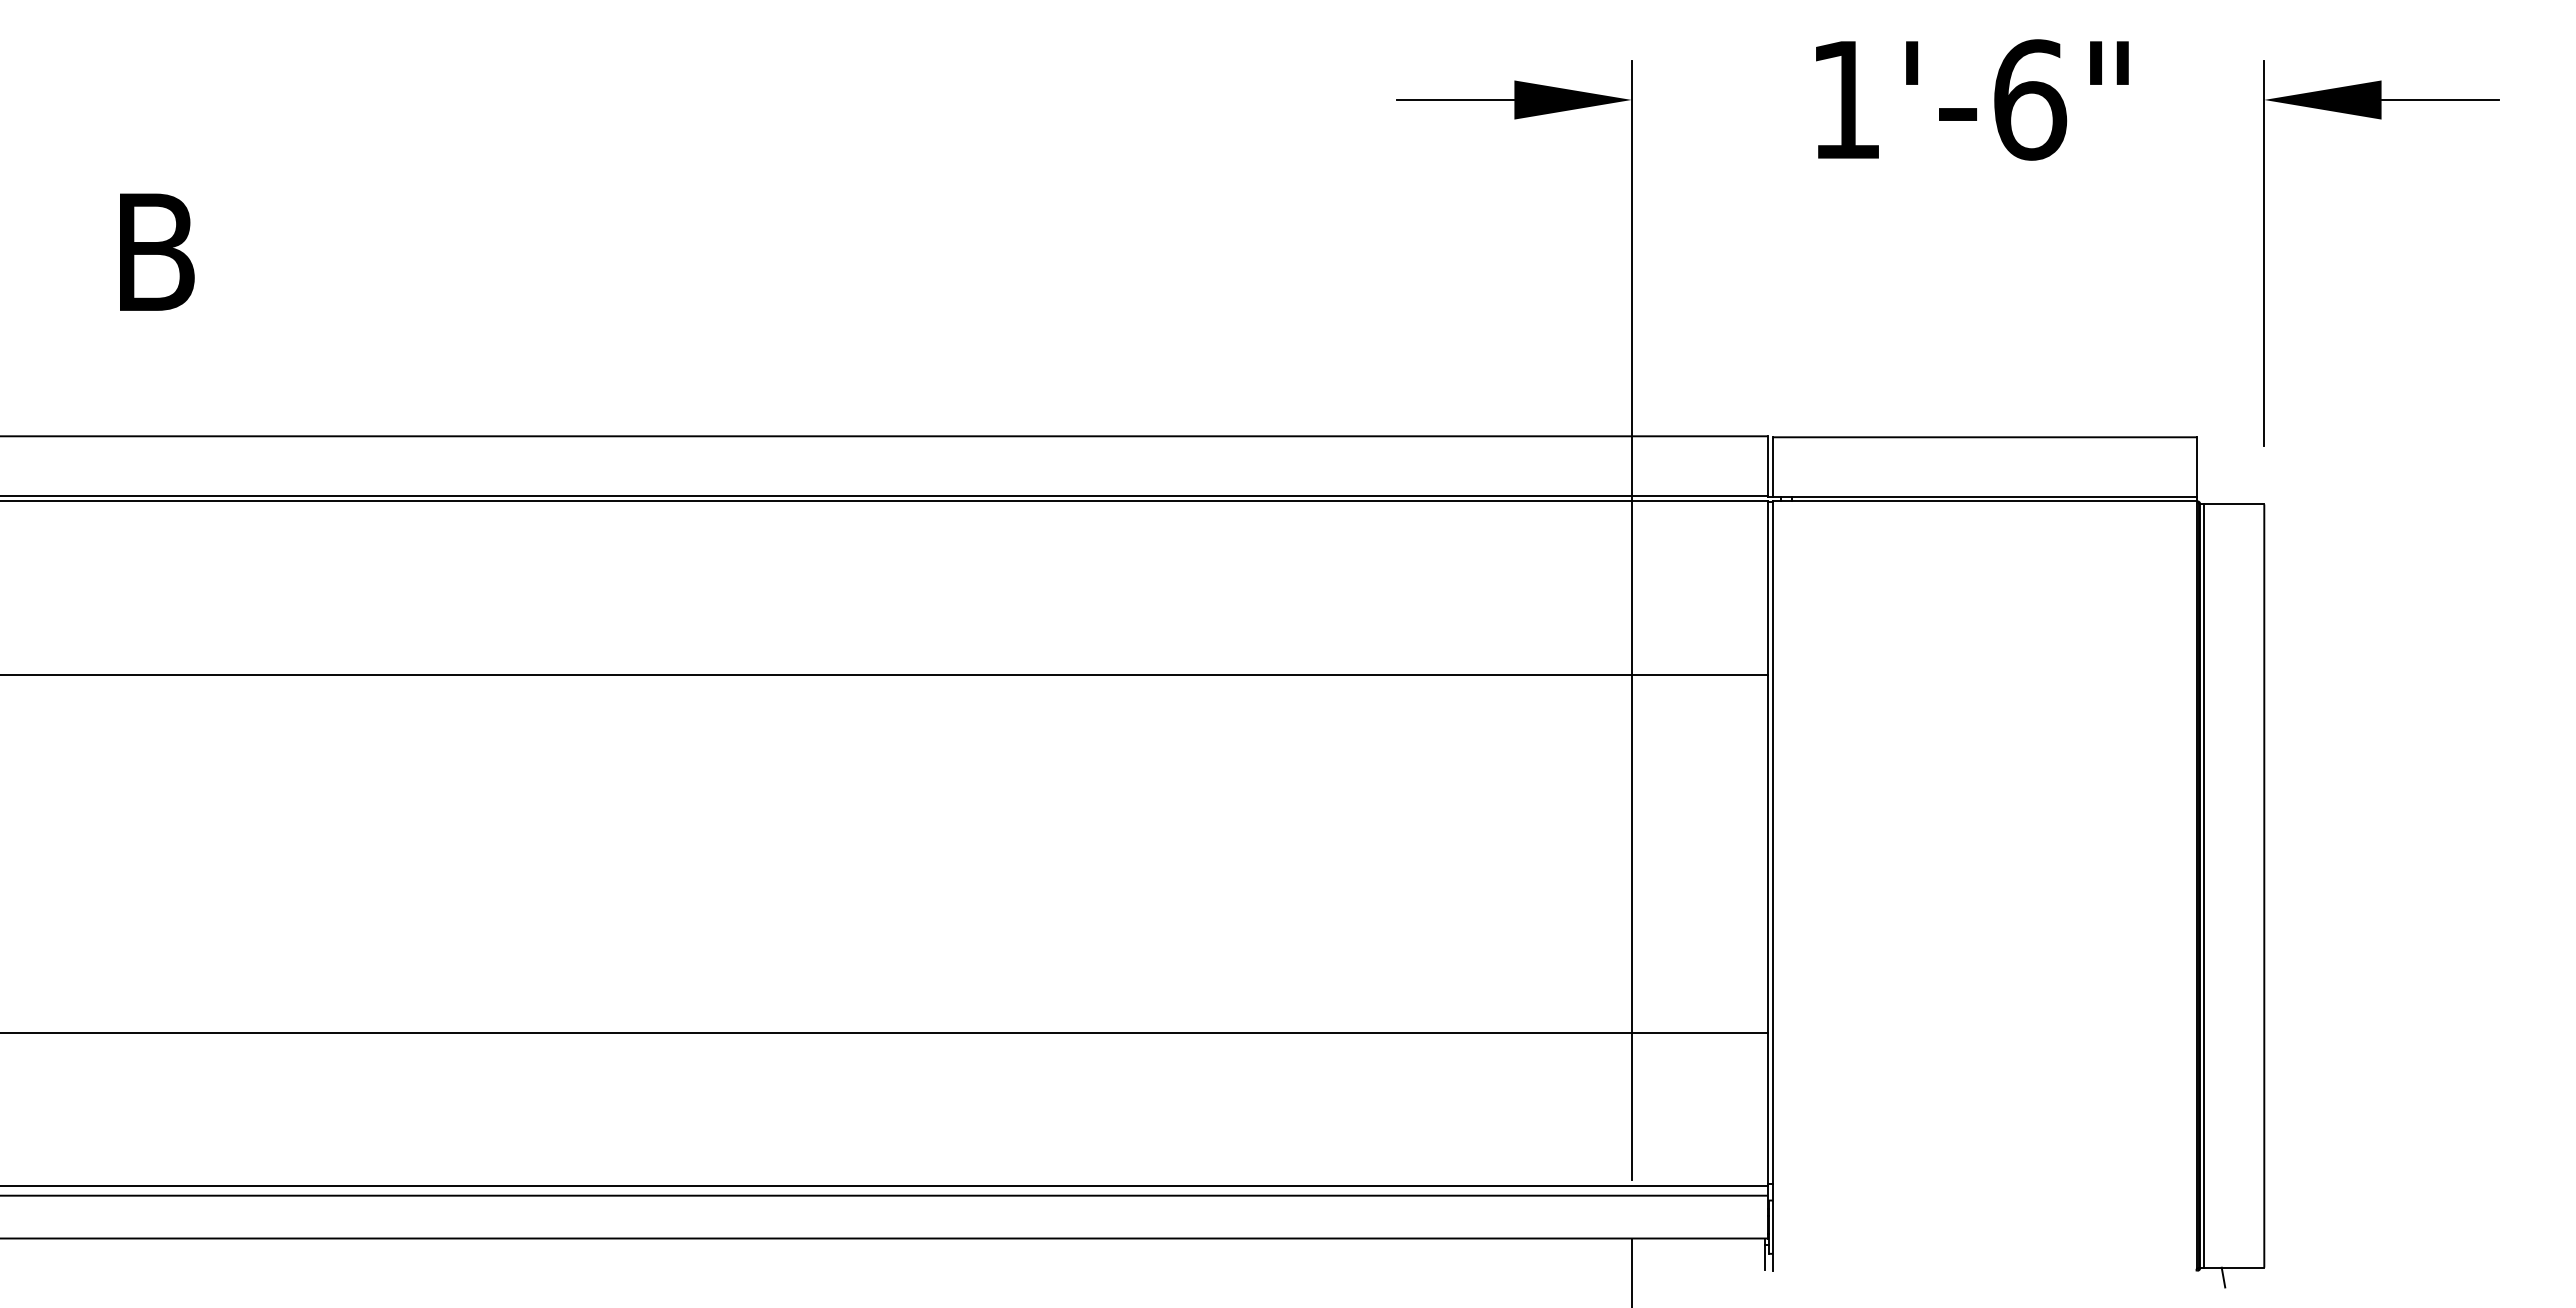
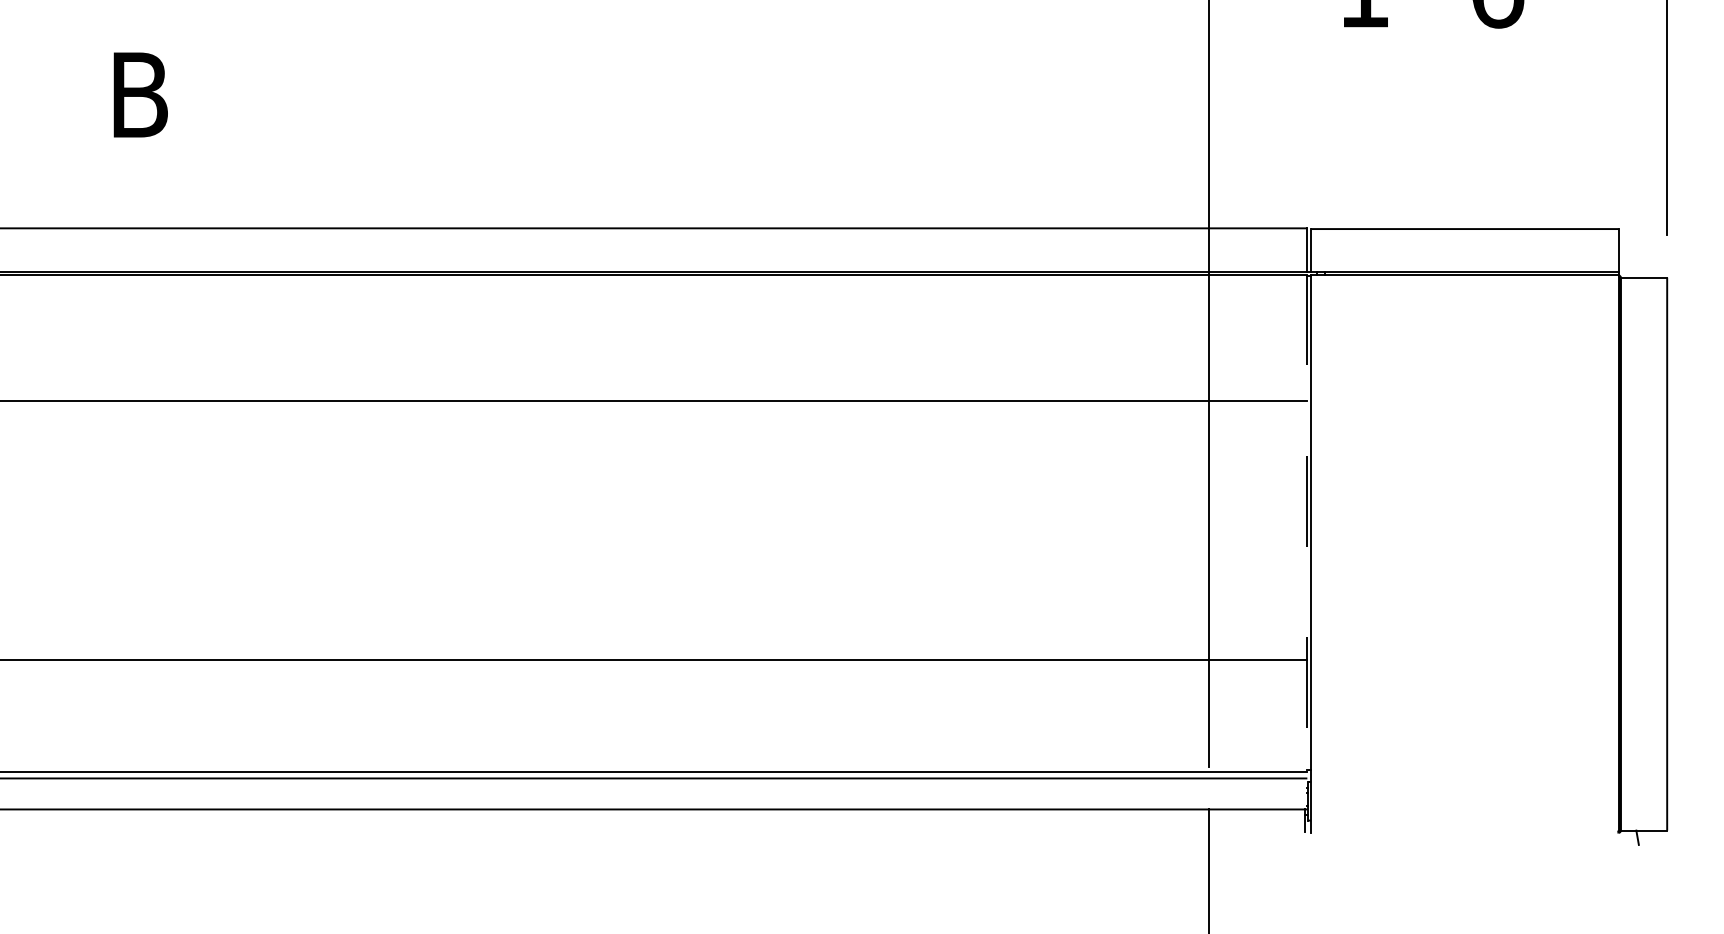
line: (1767, 869) -> (1307, 542), solid -> dashed
line: (2204, 885) -> (1623, 553), removed

